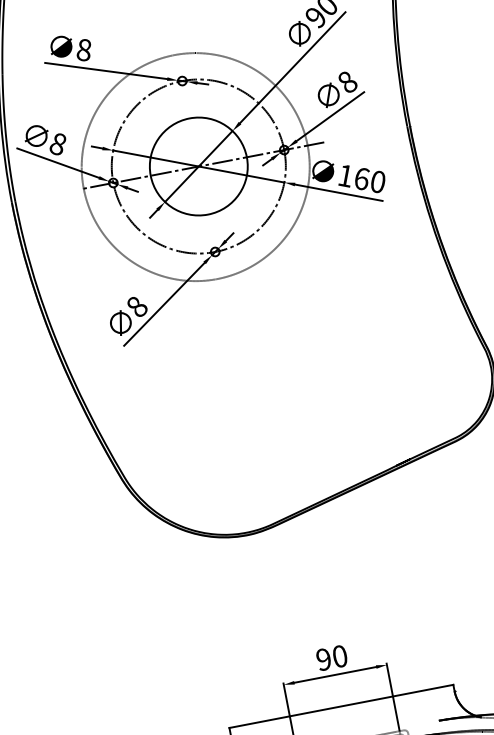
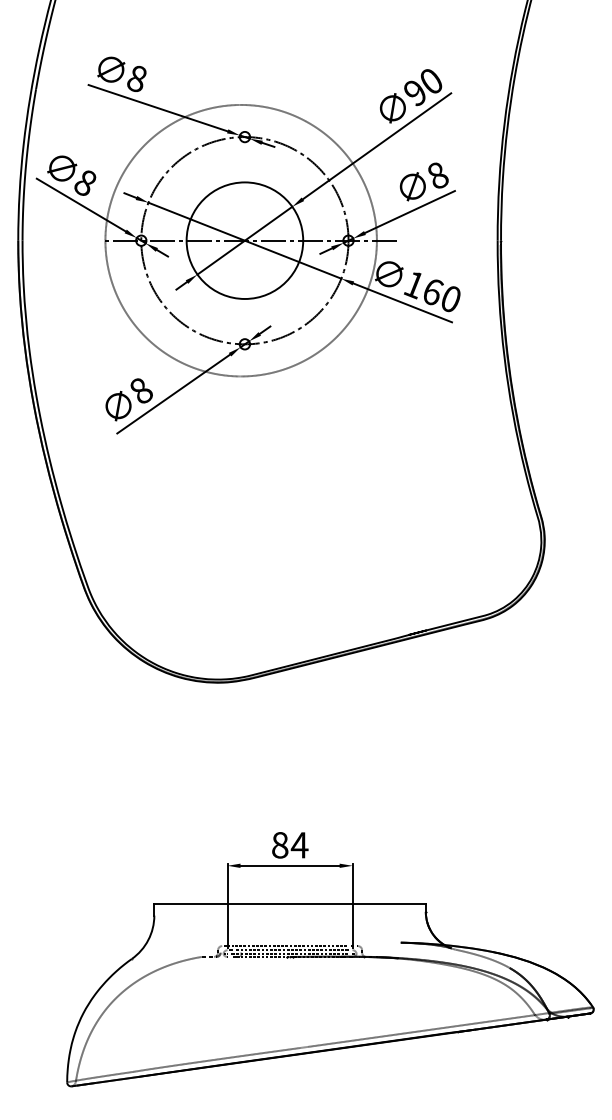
text: (332, 658) -> (290, 845), 90 -> 84

